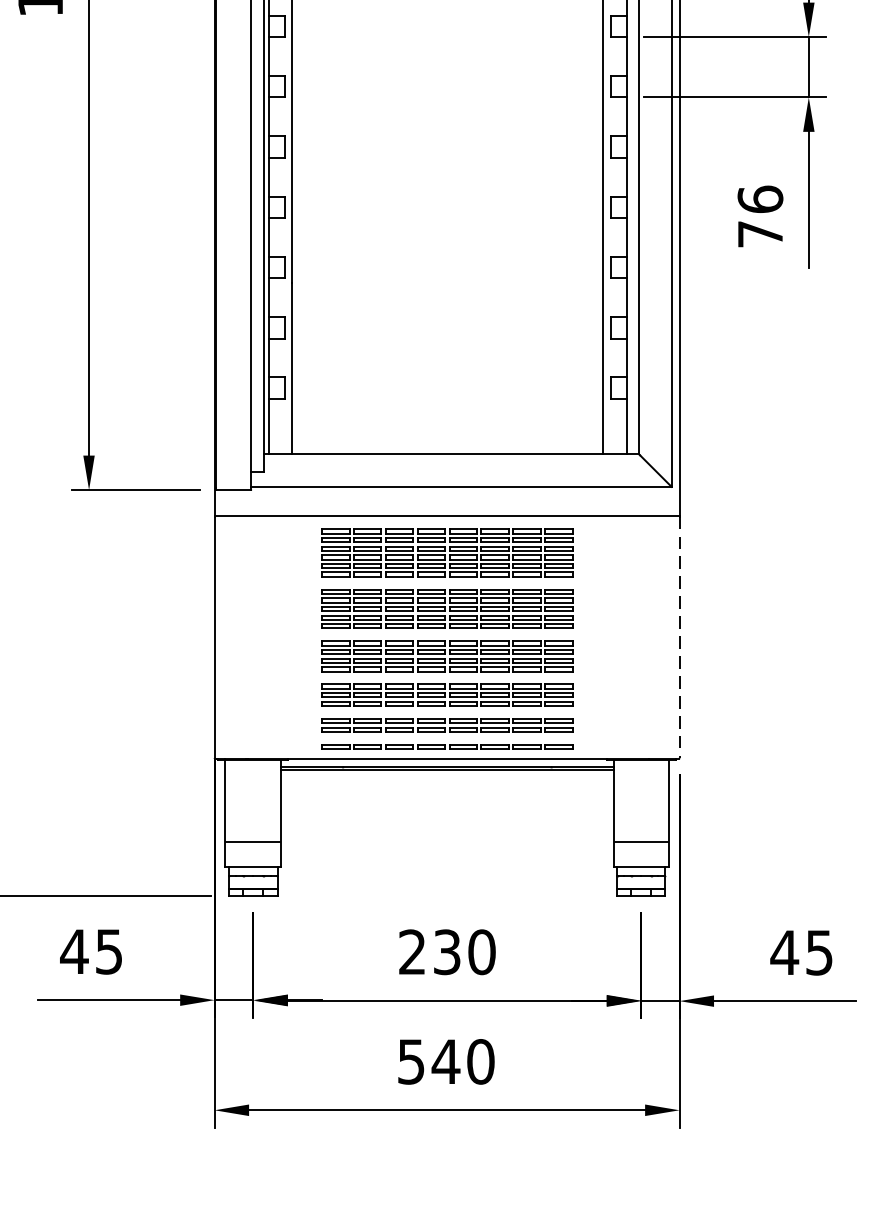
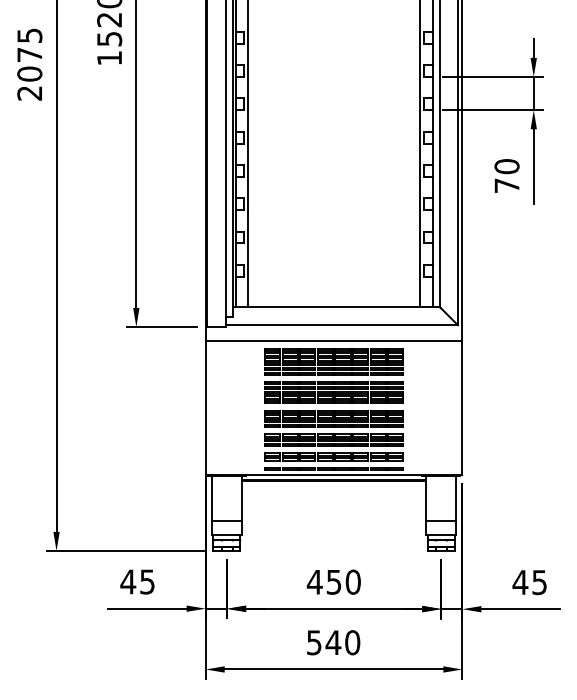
text: (759, 199) -> (506, 166), 76 -> 70
line: (679, 637) -> (462, 408), dashed -> solid
text: (428, 950) -> (323, 581), 230 -> 450

